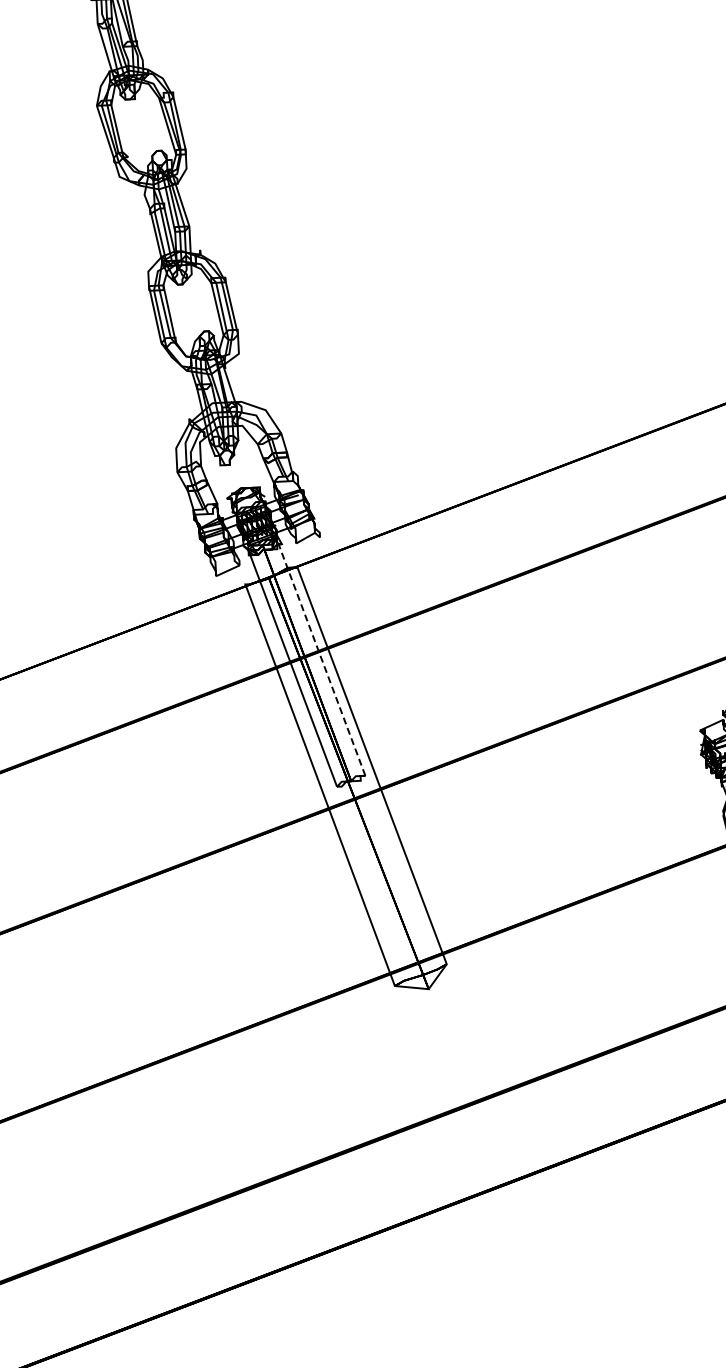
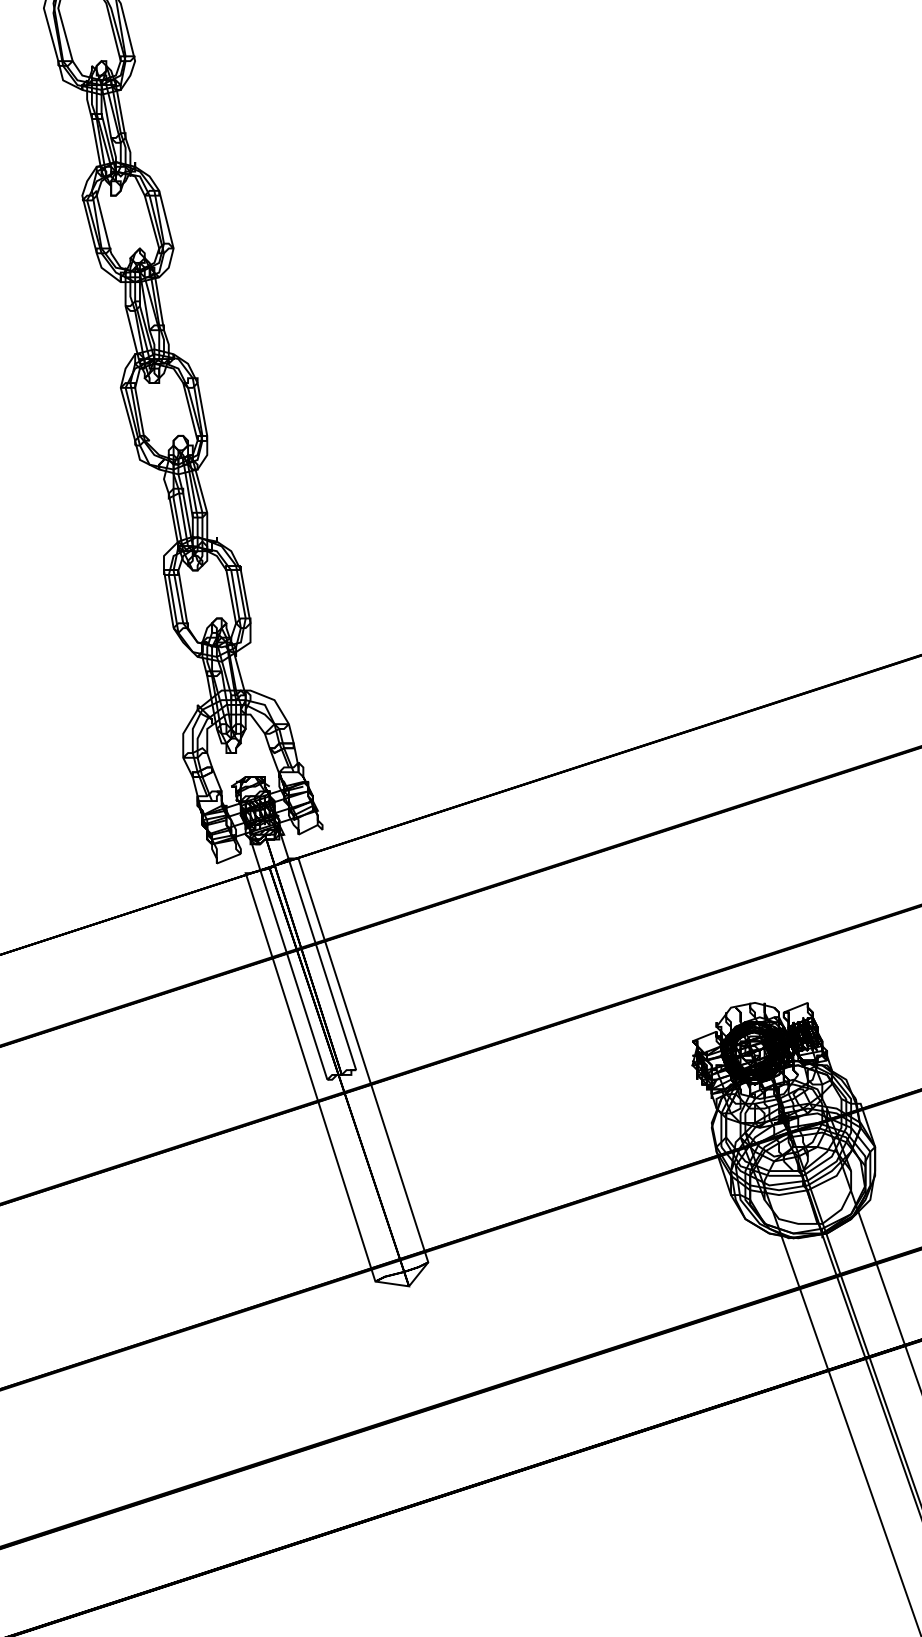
line: (320, 657) -> (317, 949), dashed -> solid

